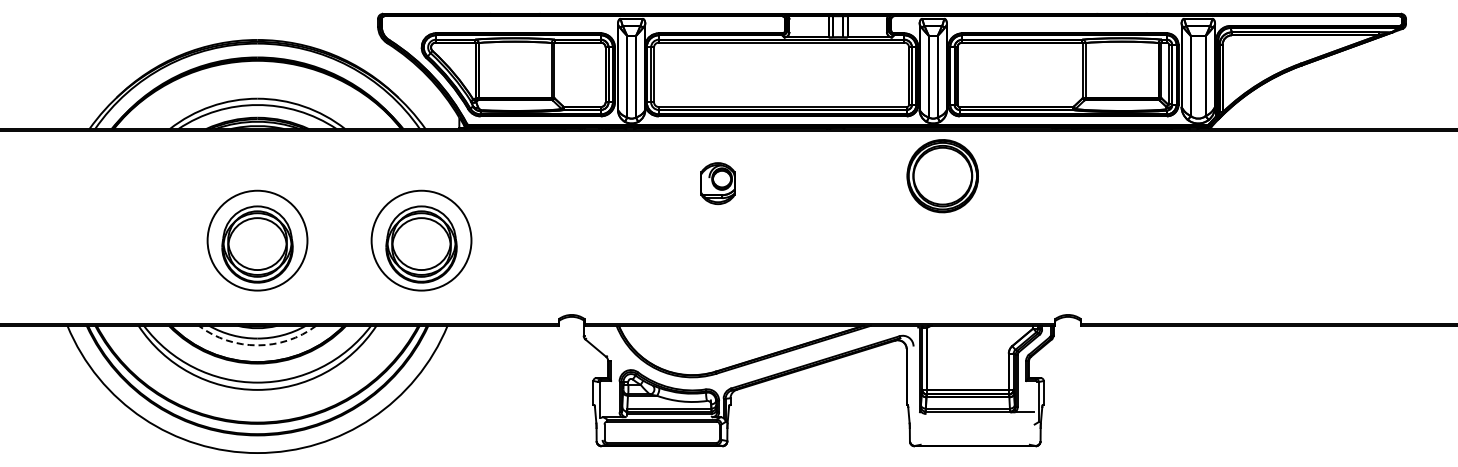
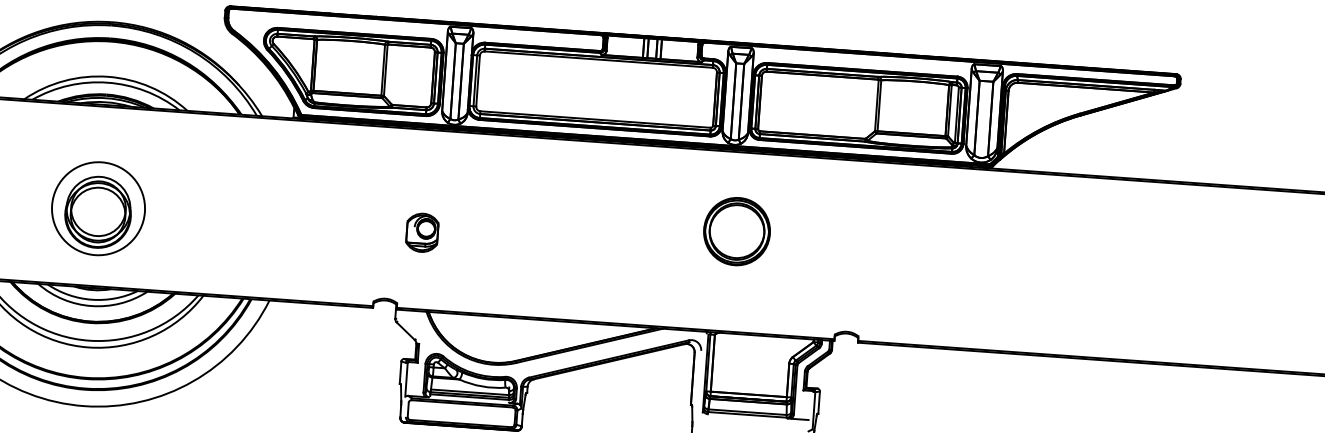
part: (942, 176) -> (736, 231), moved
part: (717, 183) -> (421, 232), moved
part: (421, 240) -> (250, 219), removed
arc: (257, 345) -> (91, 306), dashed -> solid

